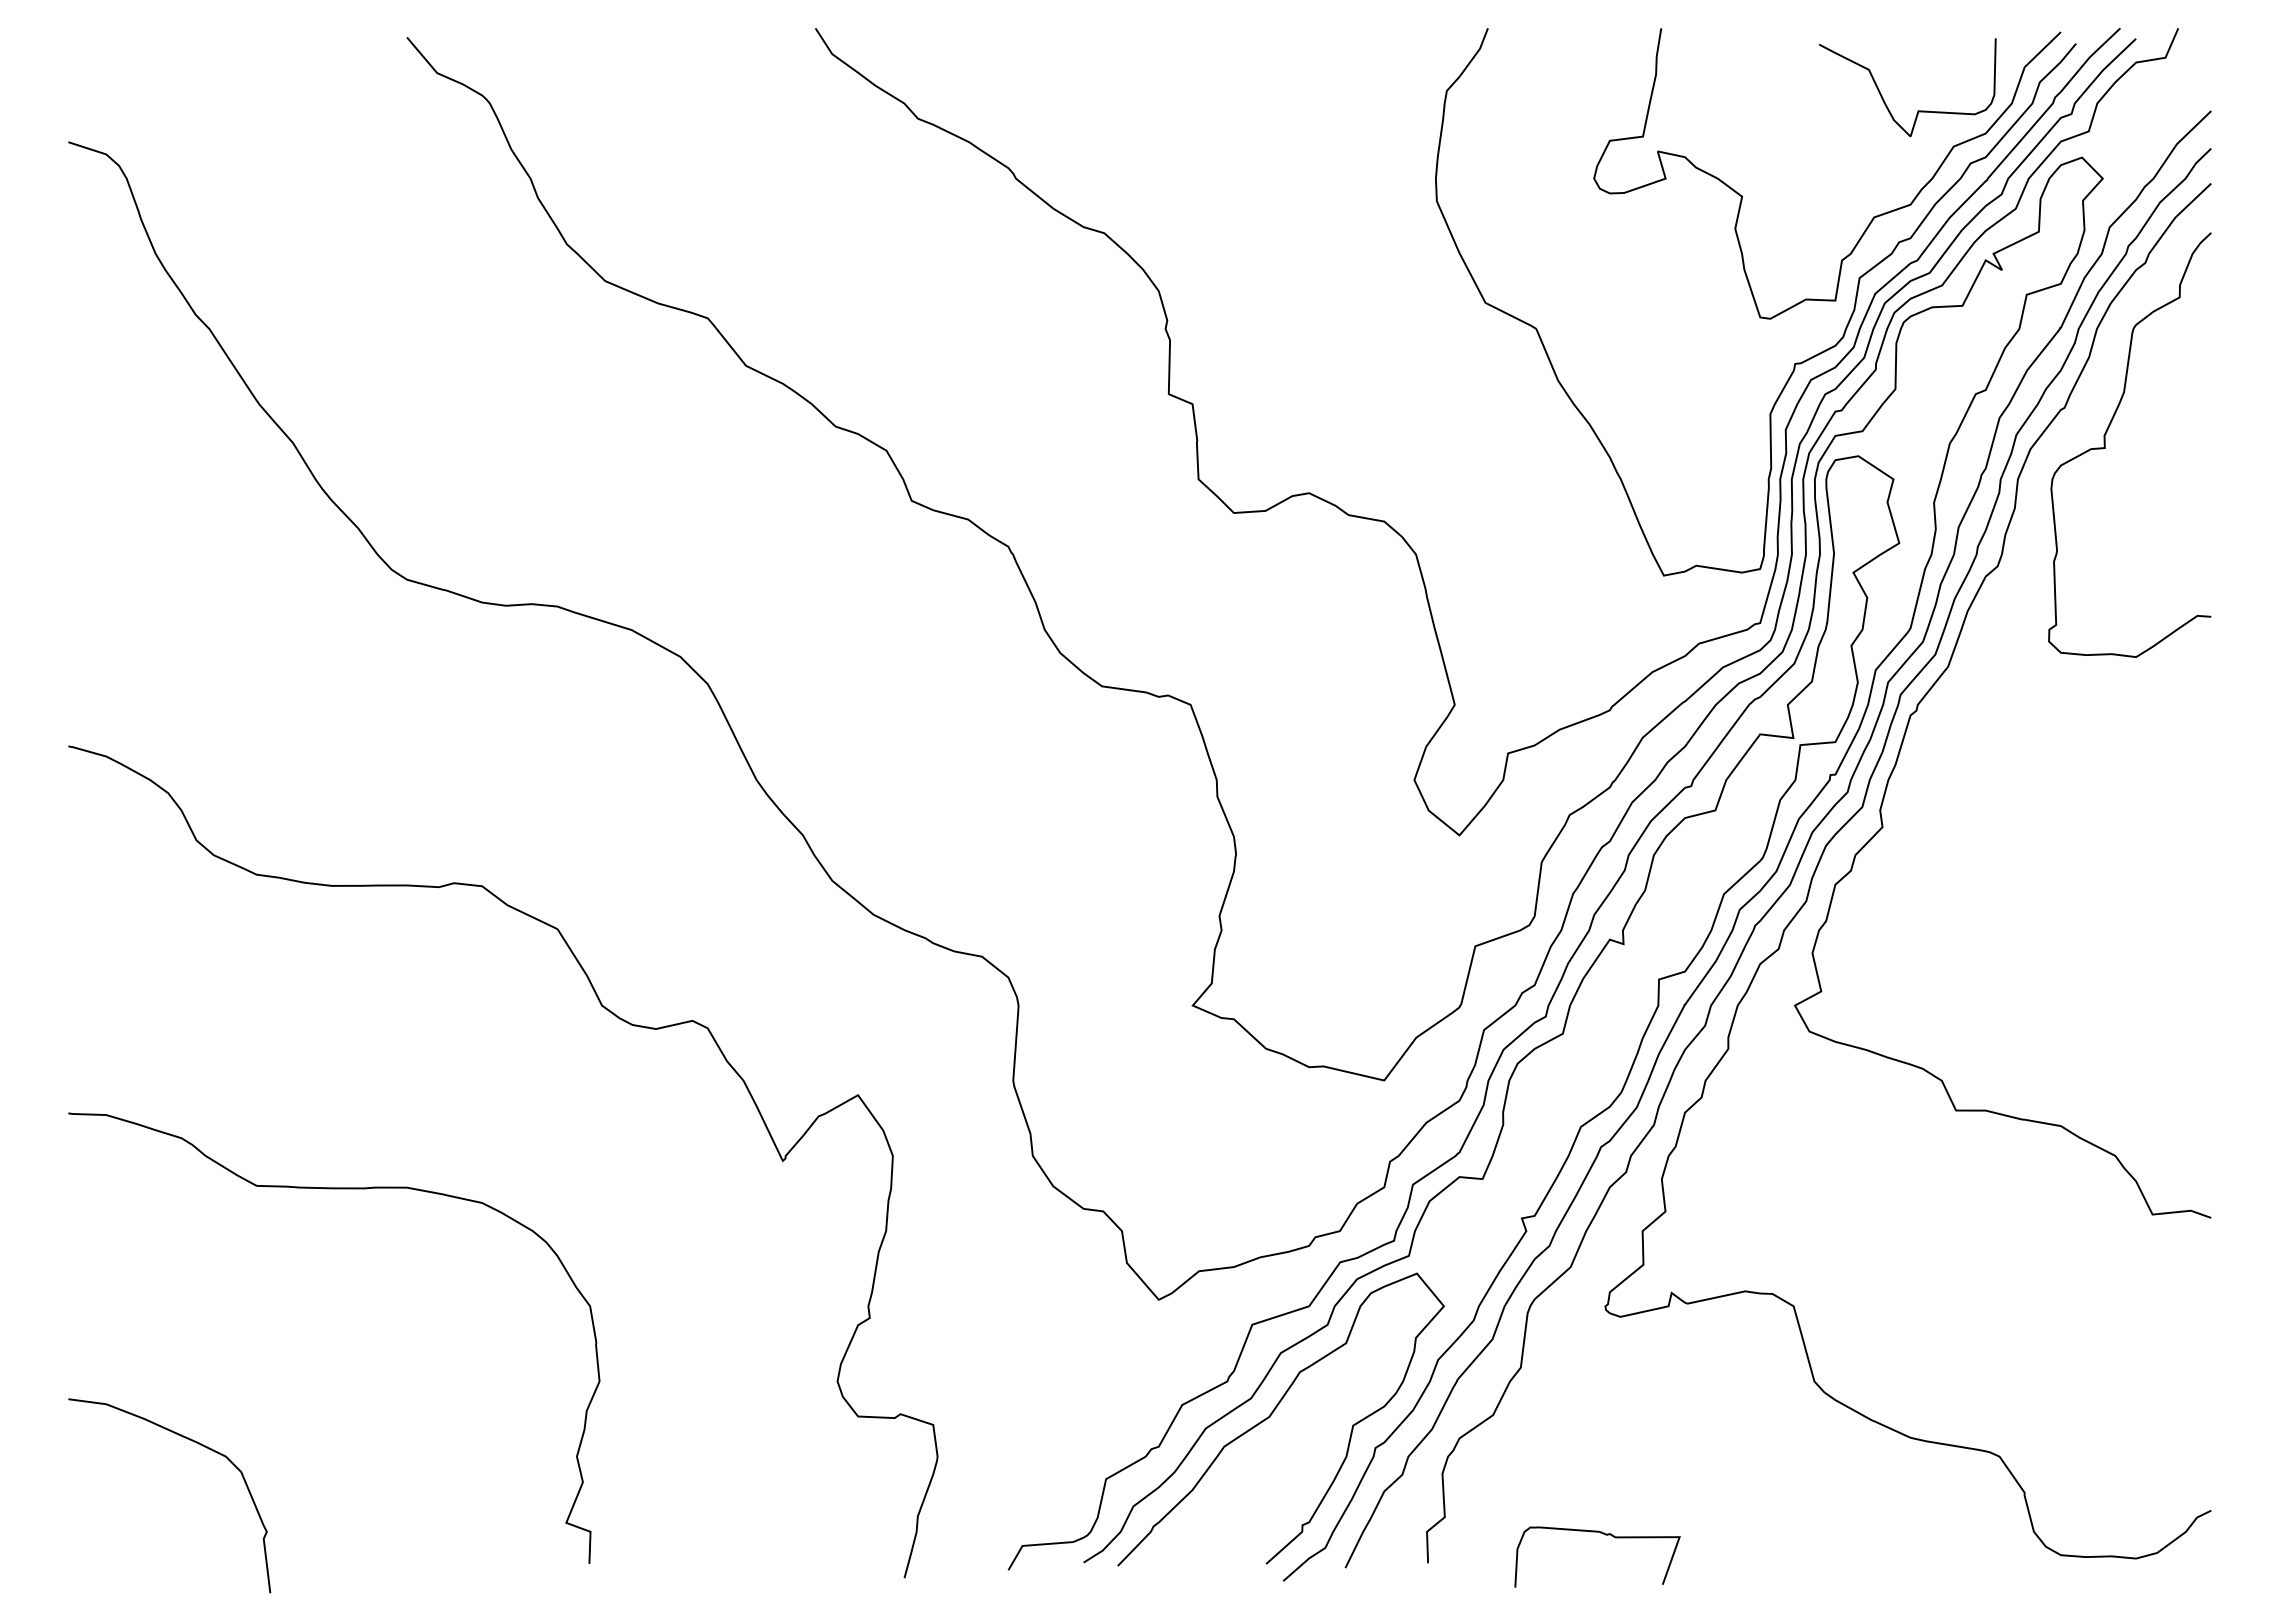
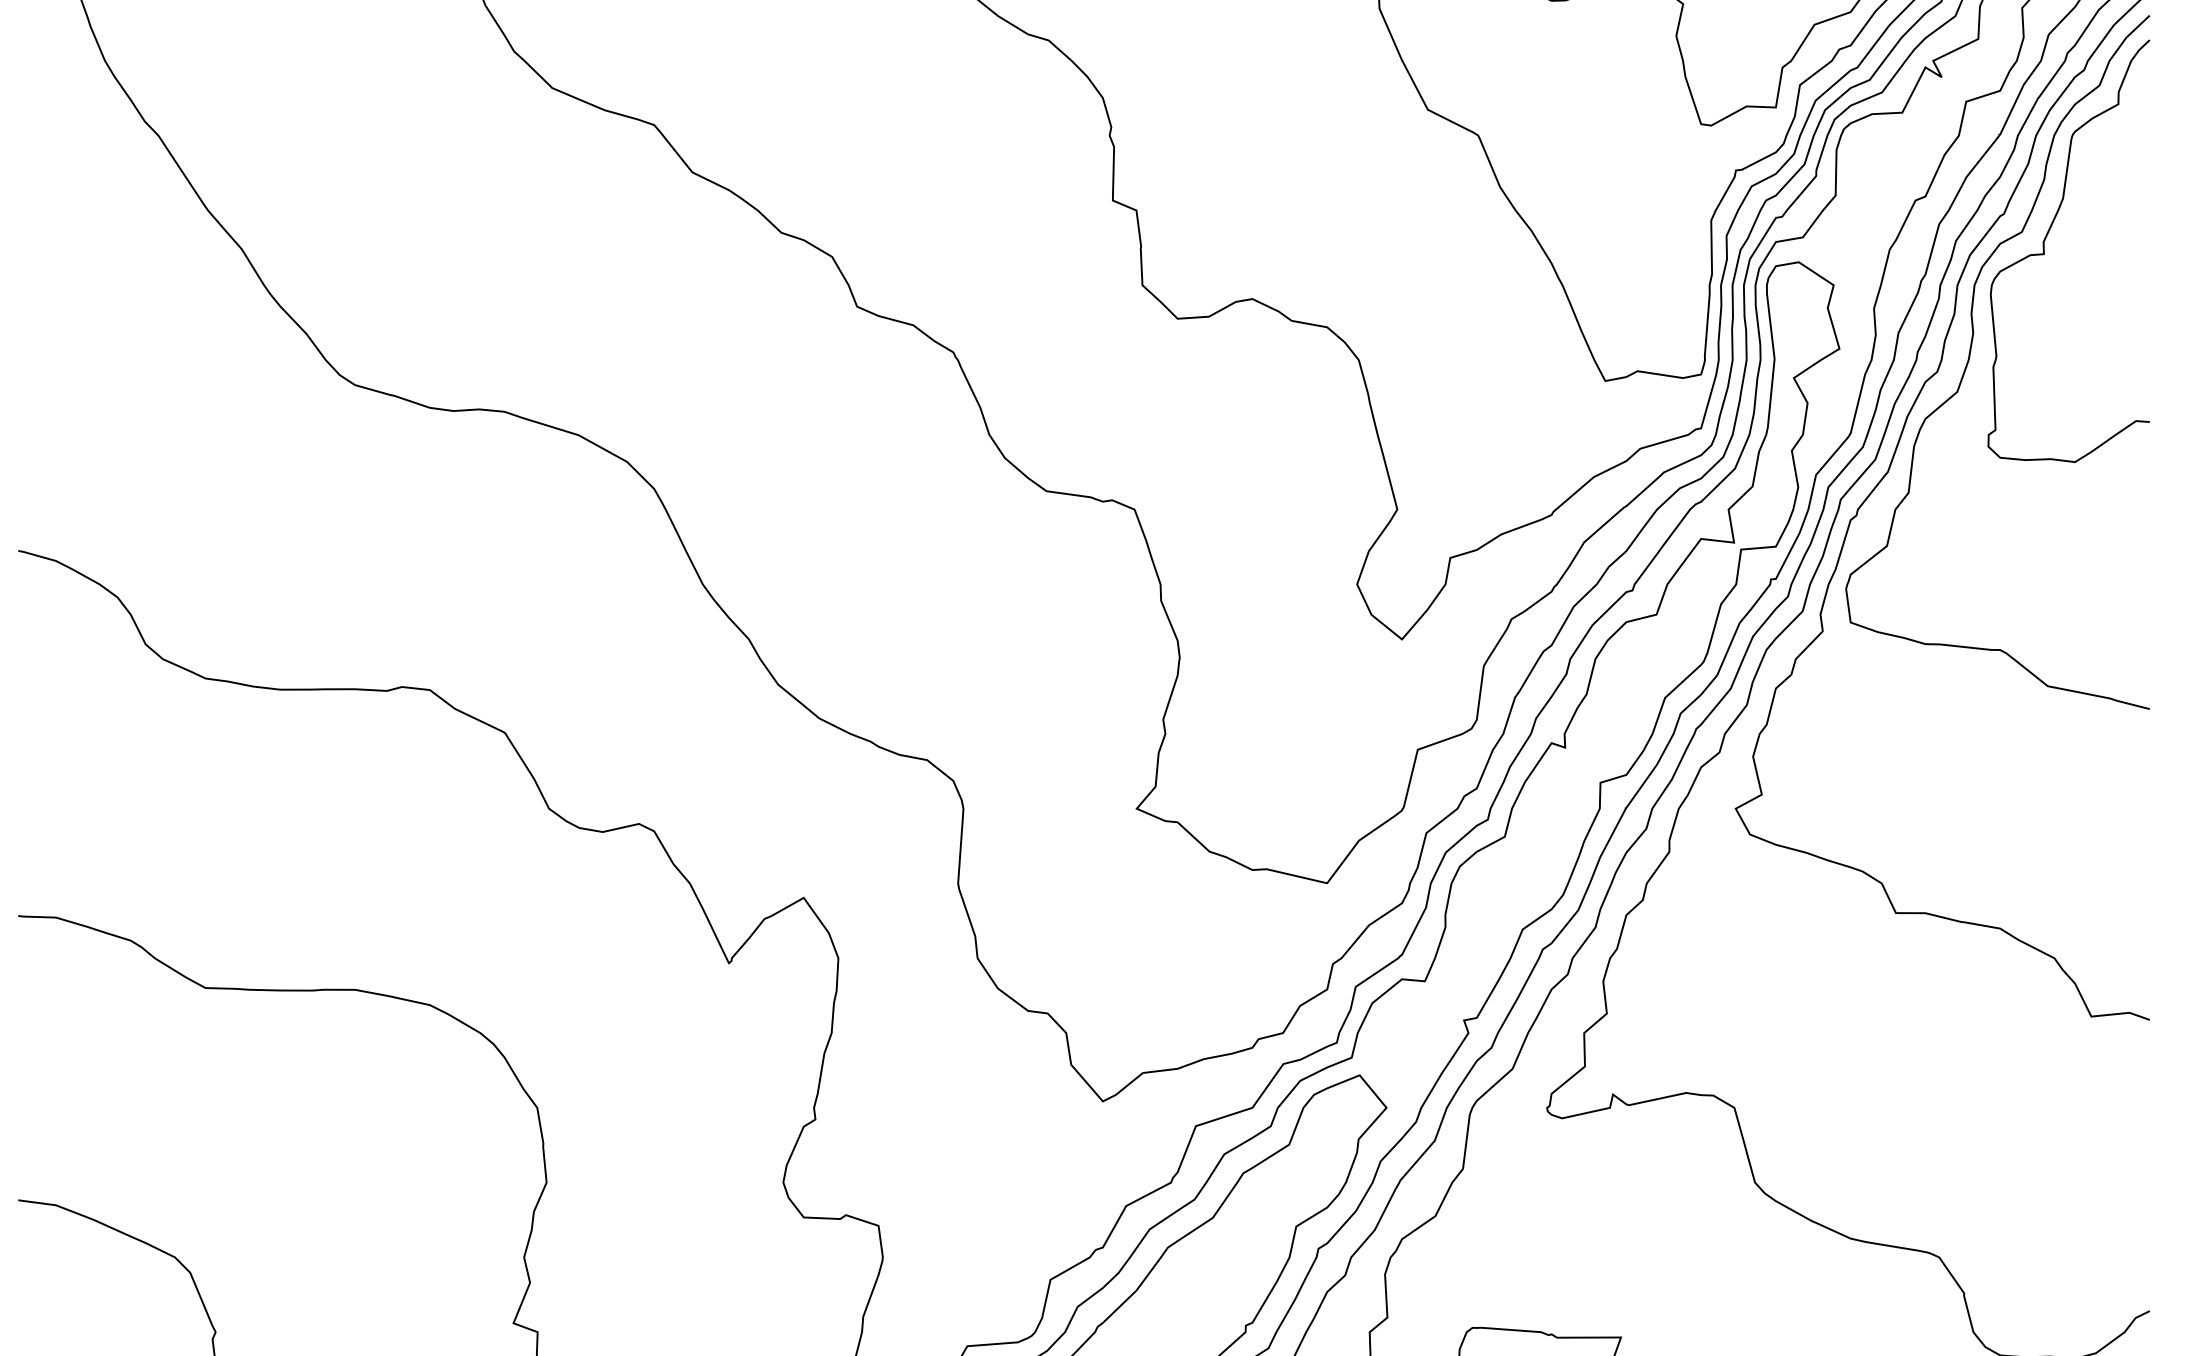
curve: (2030, 554) -> (1969, 360), added

